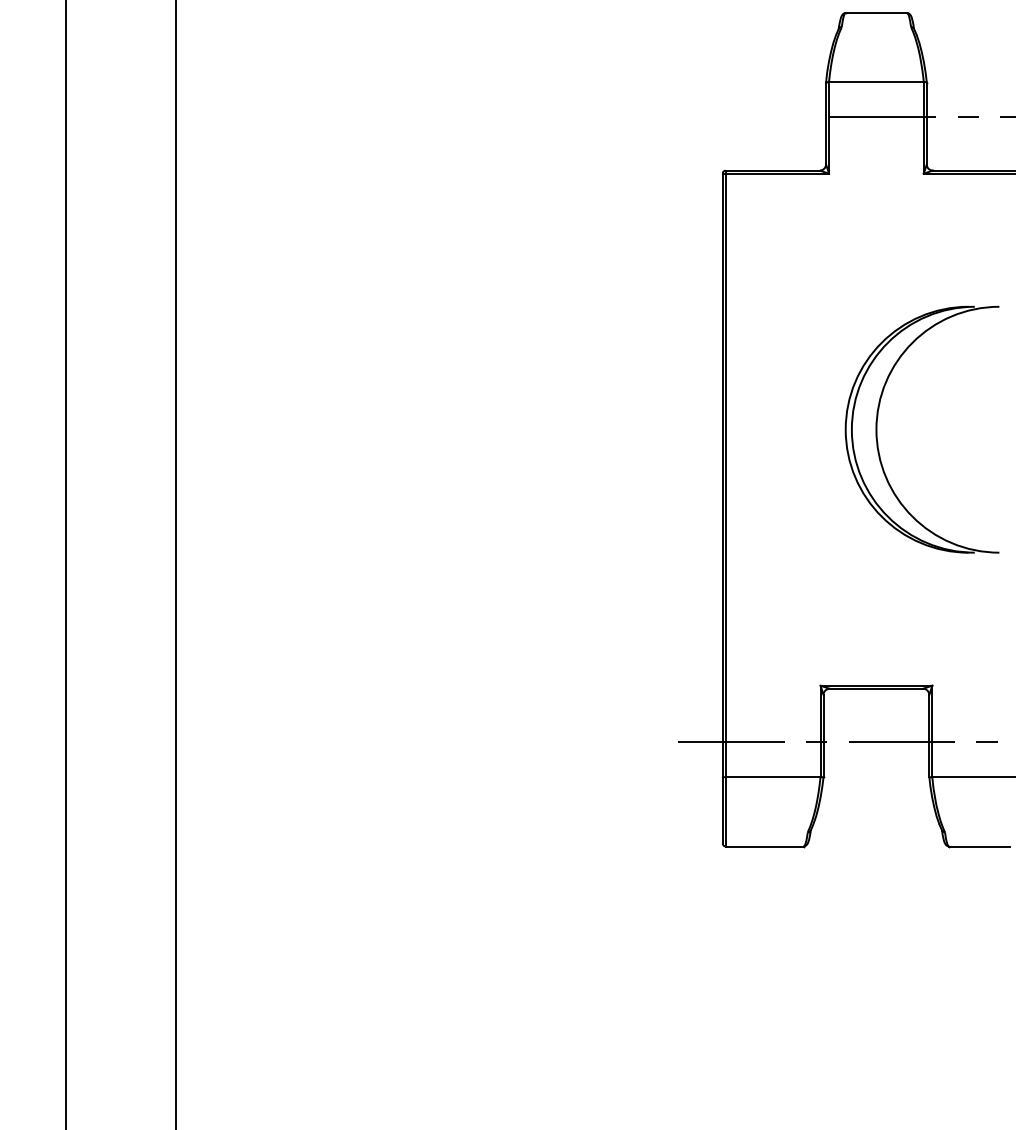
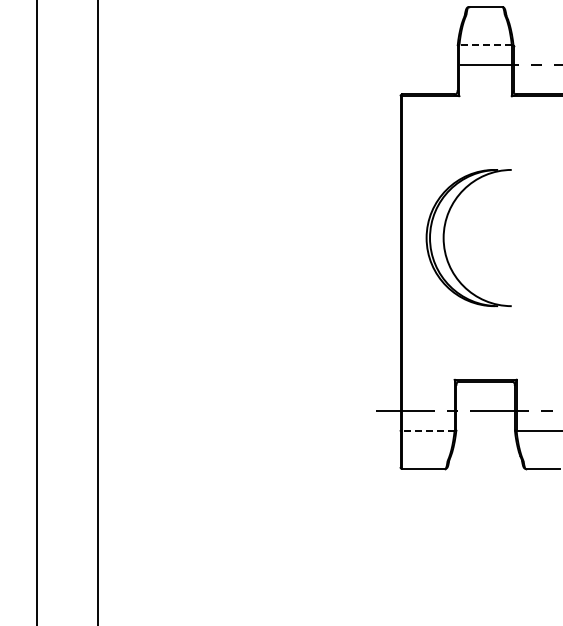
line: (876, 82) -> (485, 45), solid -> dashed
part: (878, 430) -> (444, 238), moved
line: (771, 777) -> (427, 430), solid -> dashed

